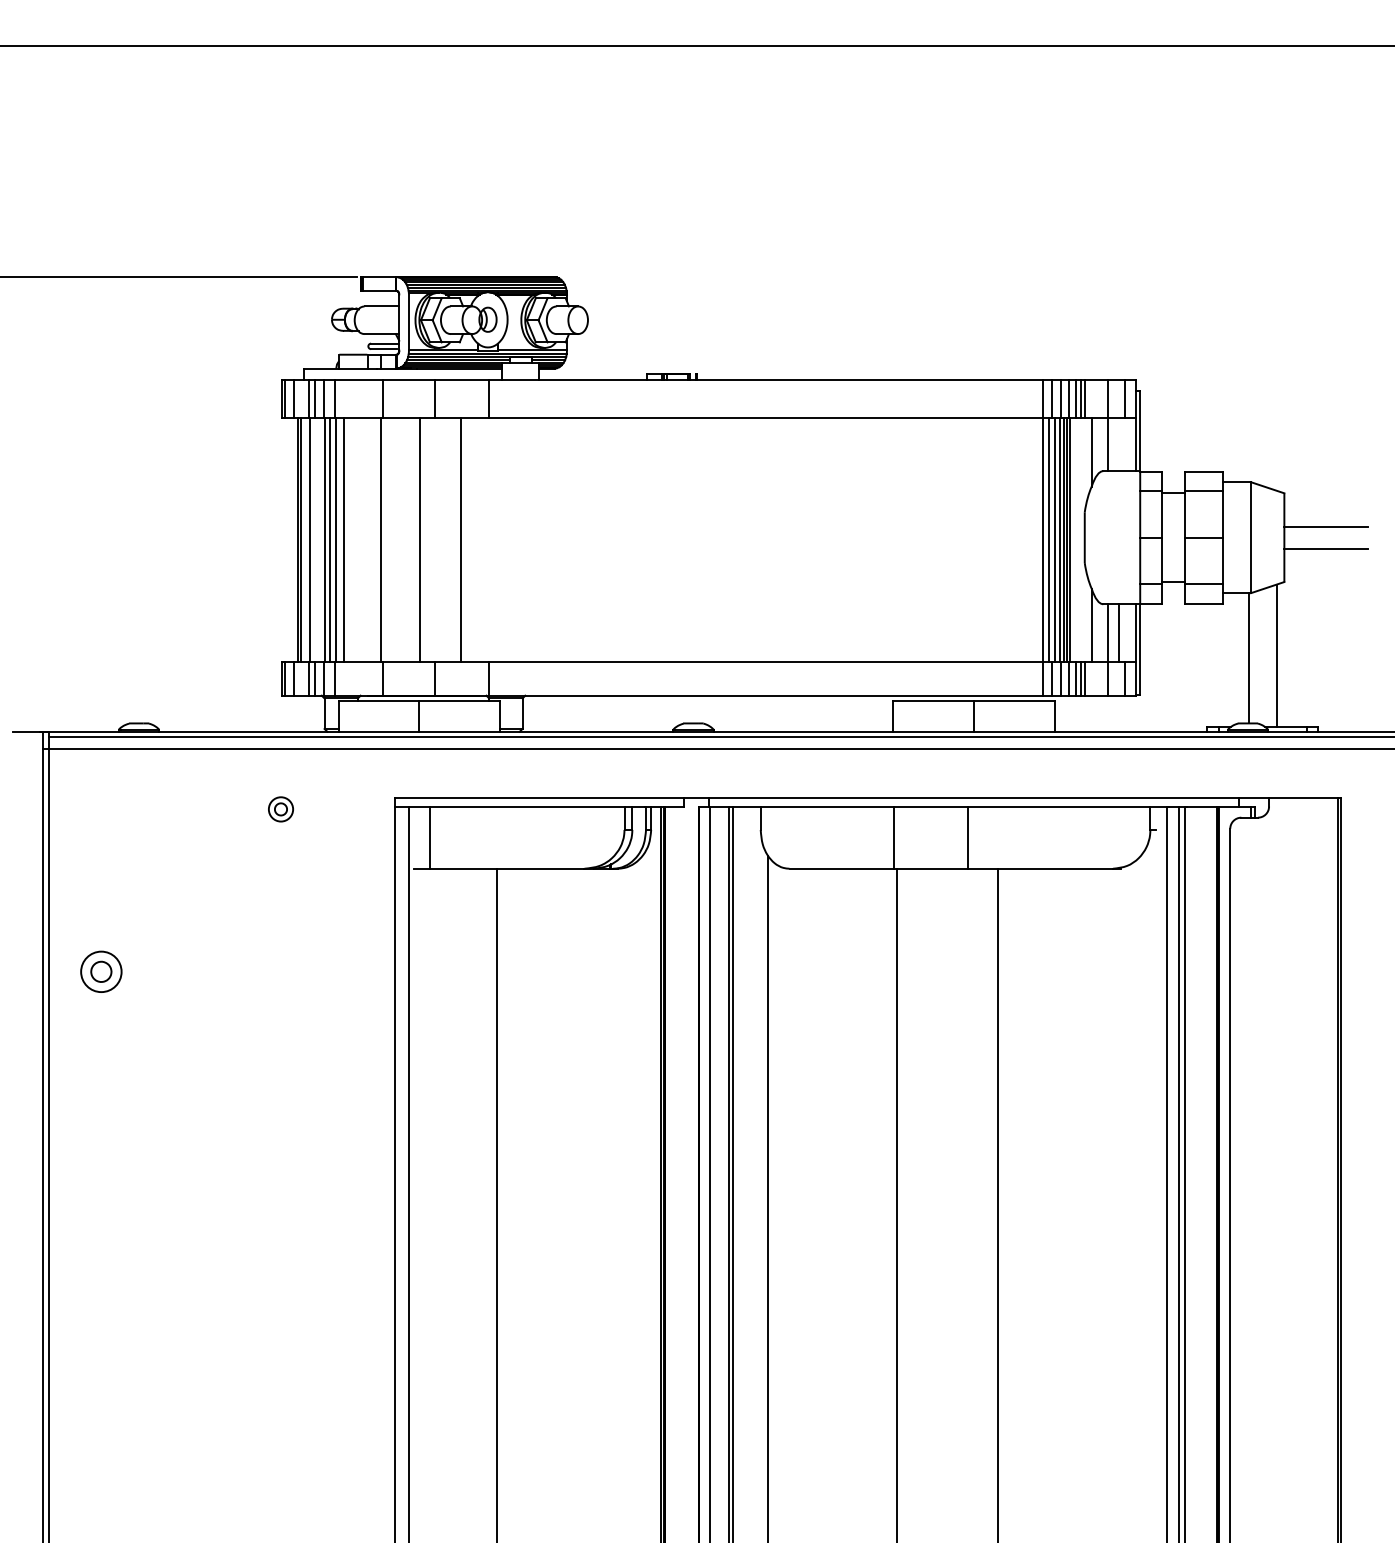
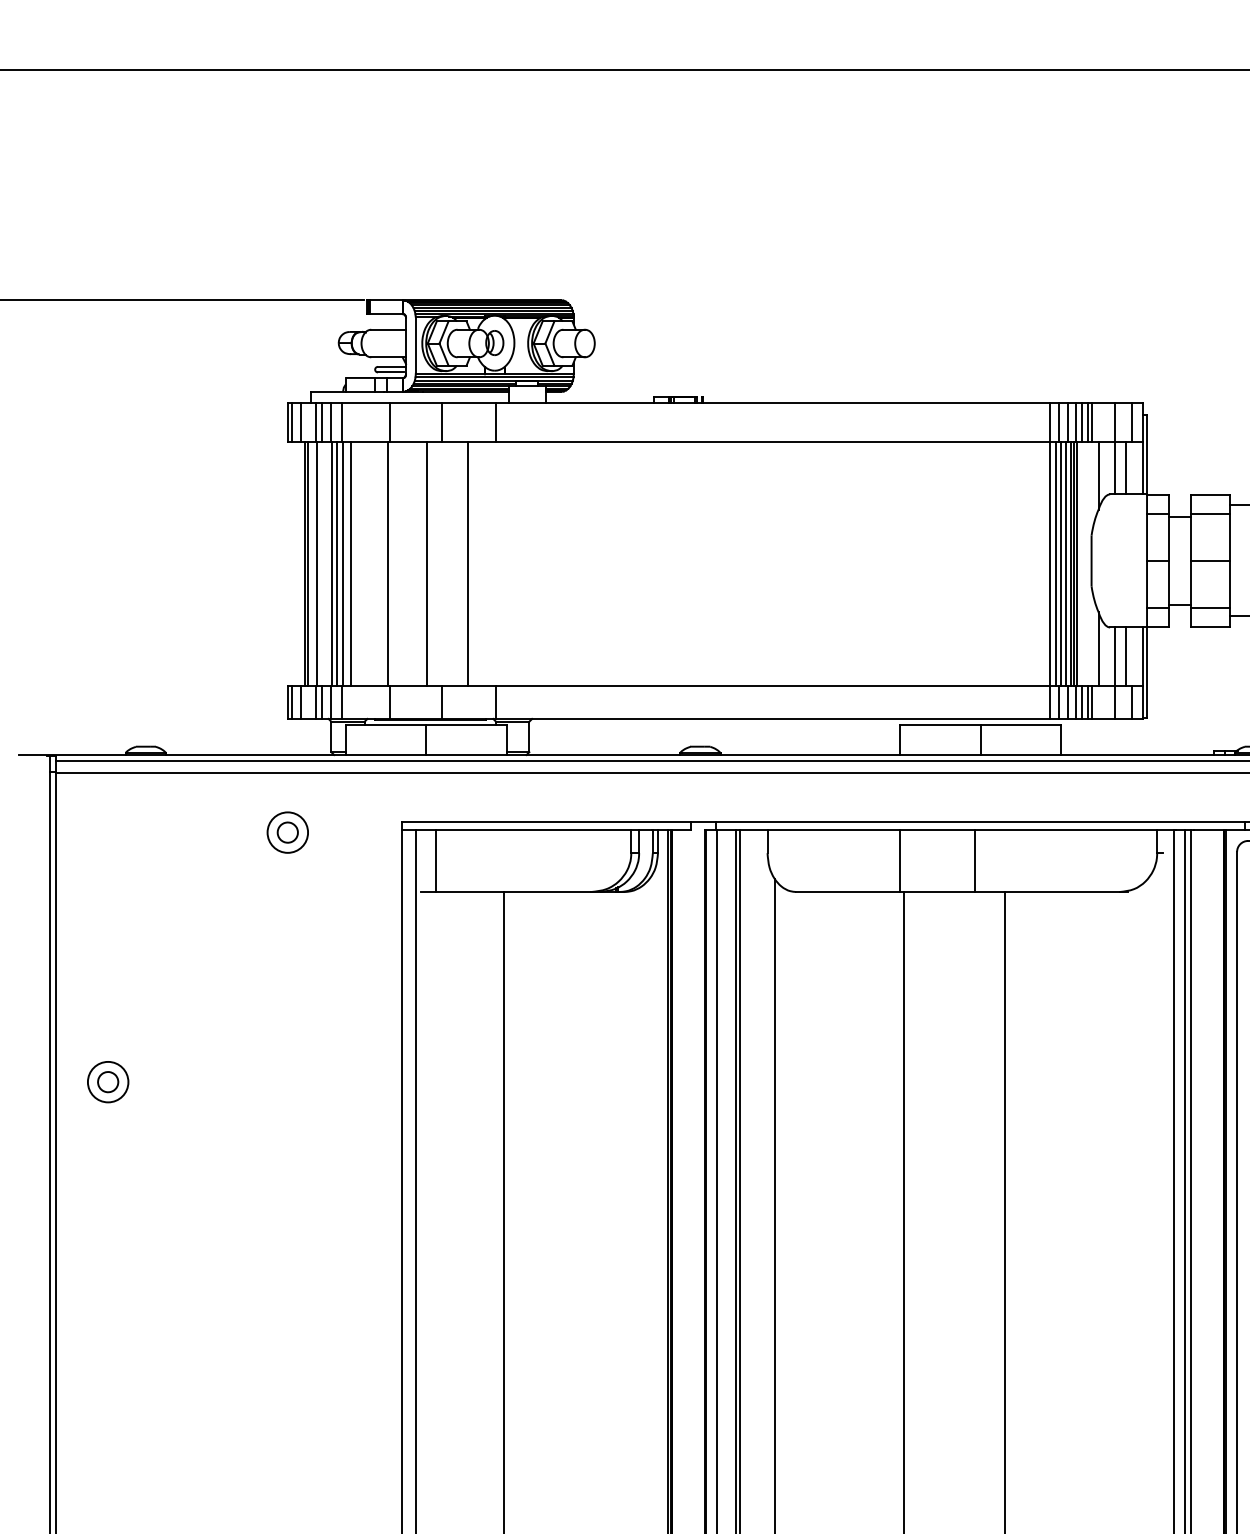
line: (1119, 444) -> (1126, 467), added
part: (280, 809) -> (287, 832), size x1.67
part: (101, 971) -> (108, 1081), moved

